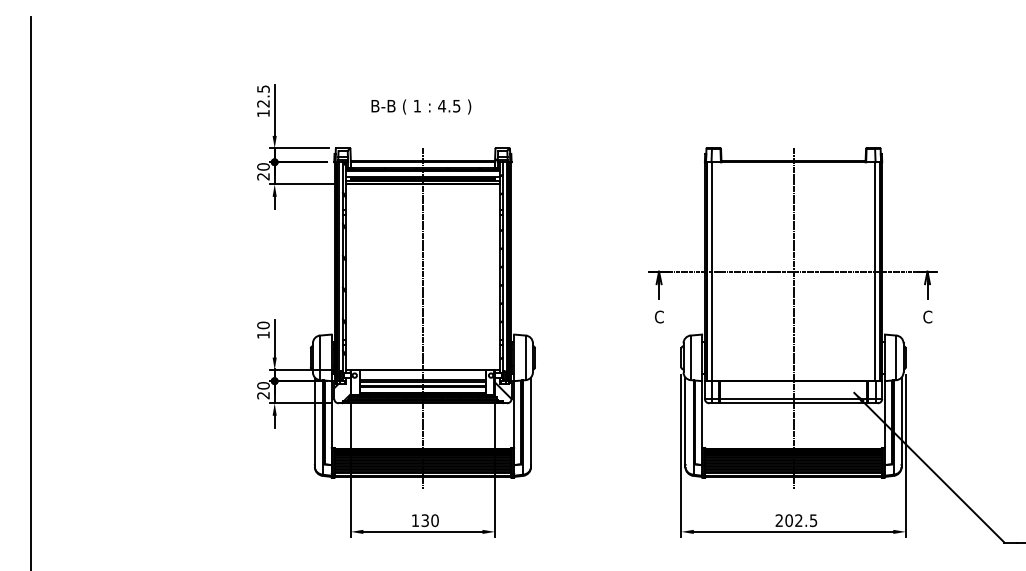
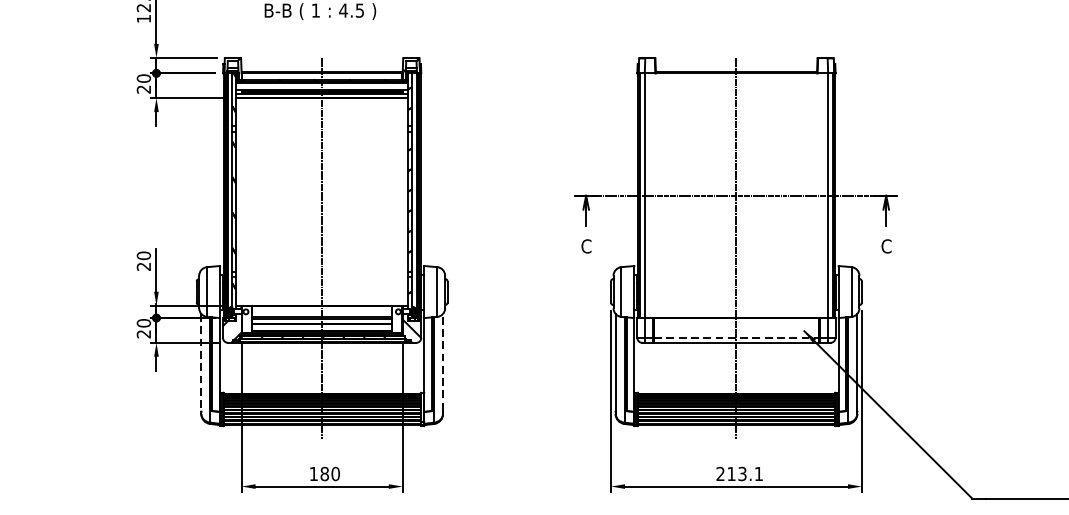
text: (263, 335) -> (143, 267), 10 -> 20
line: (793, 398) -> (736, 337), solid -> dashed
line: (531, 420) -> (443, 362), solid -> dashed
line: (314, 421) -> (200, 363), solid -> dashed
text: (425, 520) -> (325, 473), 130 -> 180
text: (801, 520) -> (745, 473), 202.5 -> 213.1

